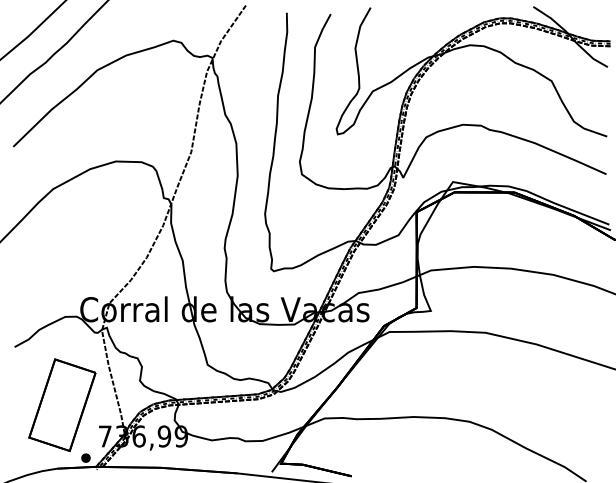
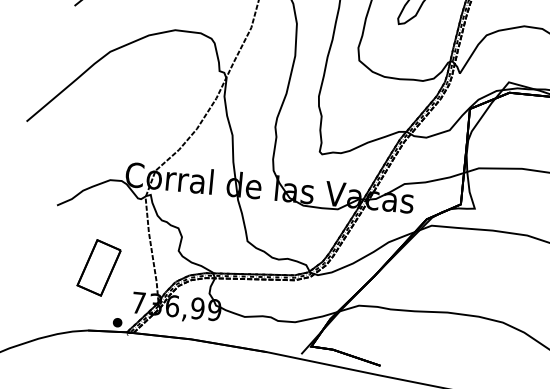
part: (62, 405) -> (99, 268), size x0.6

